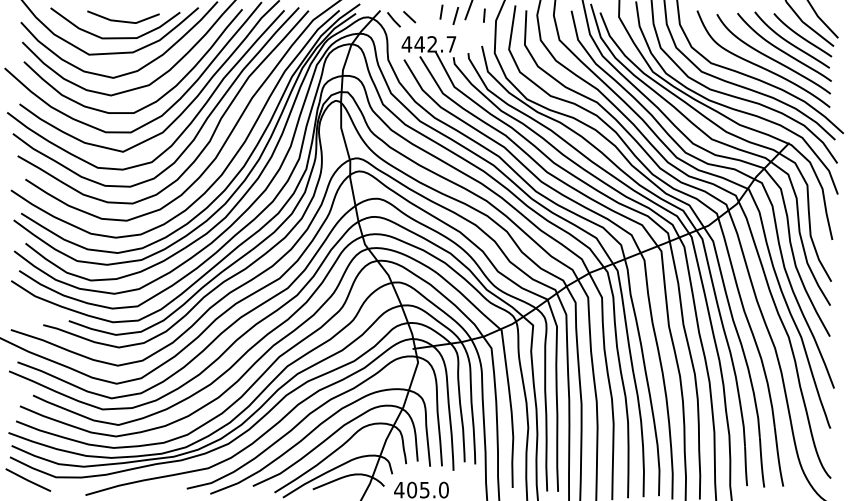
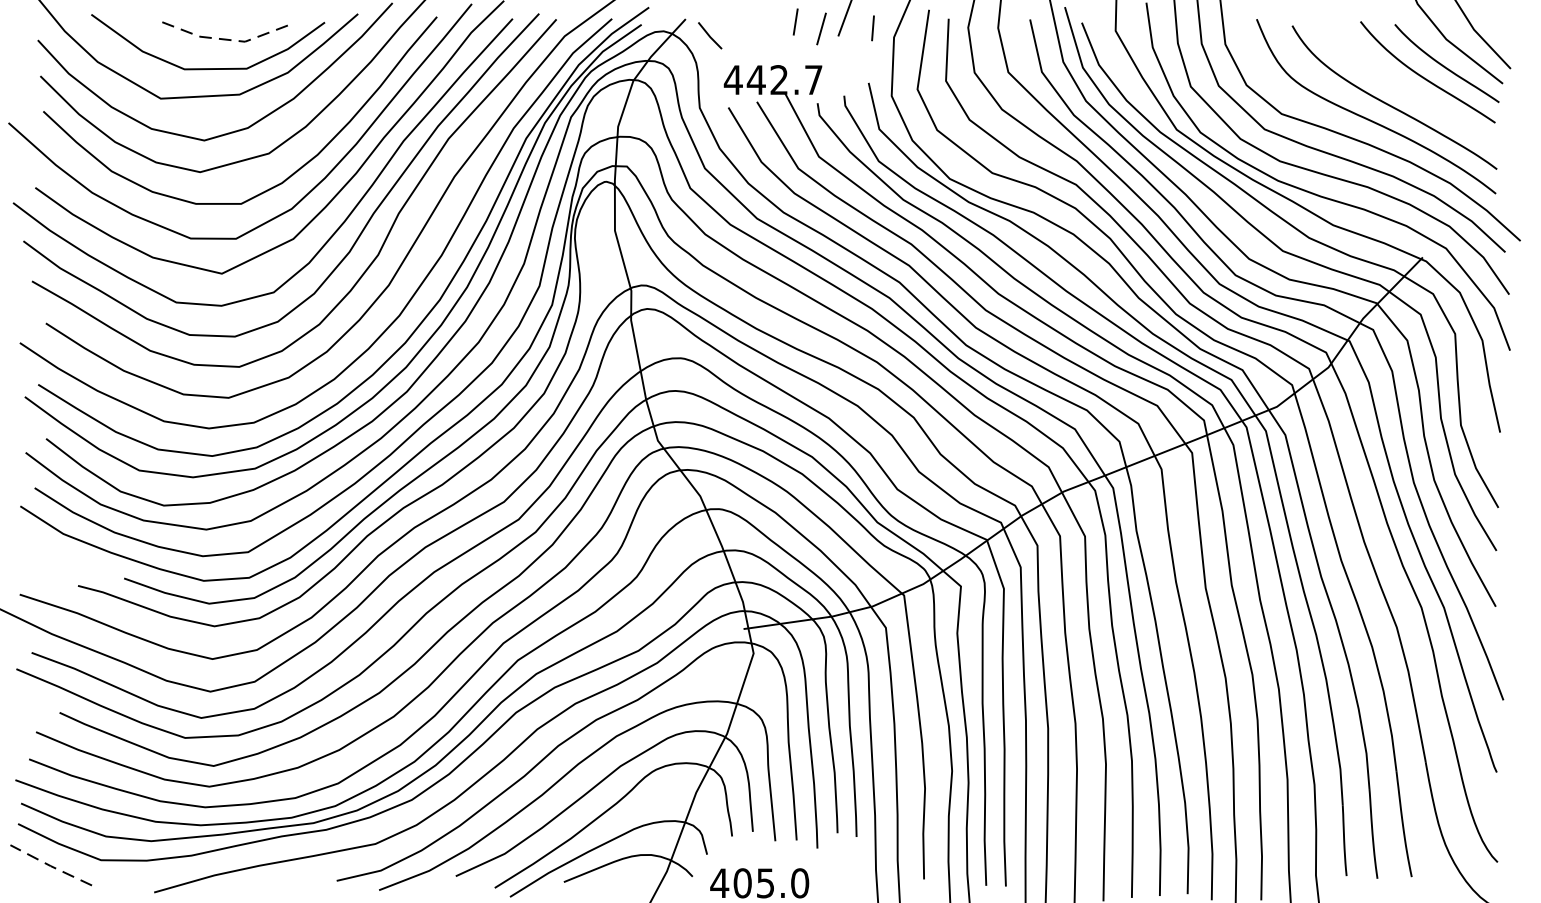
line: (409, 17) -> (738, 31), removed
line: (123, 21) -> (222, 38), solid -> dashed
curve: (783, 50) -> (1412, 91), removed
line: (28, 480) -> (51, 865), solid -> dashed

